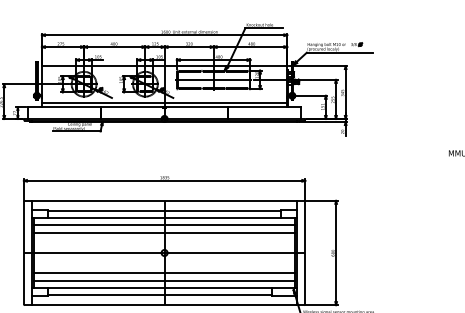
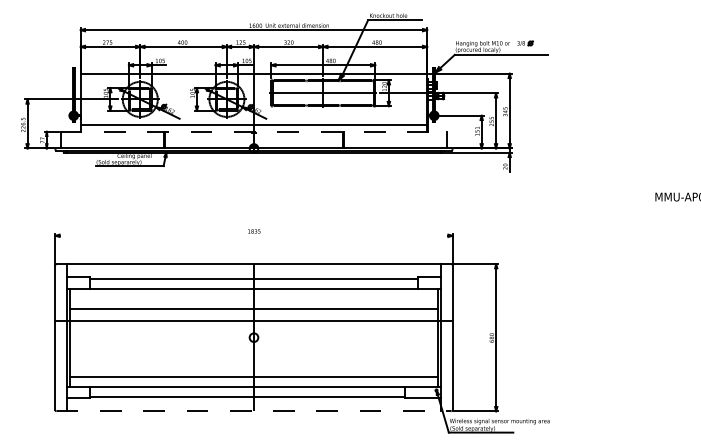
line: (164, 106) -> (254, 131), solid -> dashed
line: (164, 180) -> (253, 235), removed
line: (164, 225) -> (253, 298), removed
line: (164, 252) -> (253, 320), moved
line: (164, 273) -> (253, 366), removed
line: (164, 305) -> (254, 411), solid -> dashed

